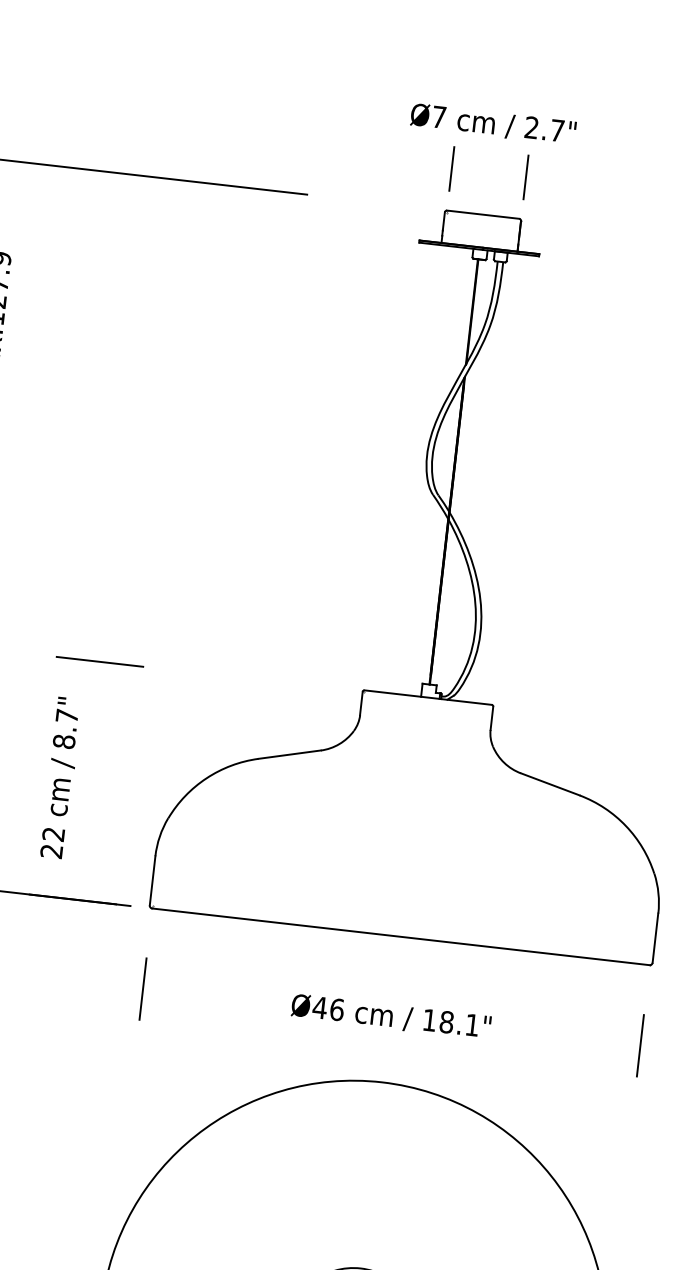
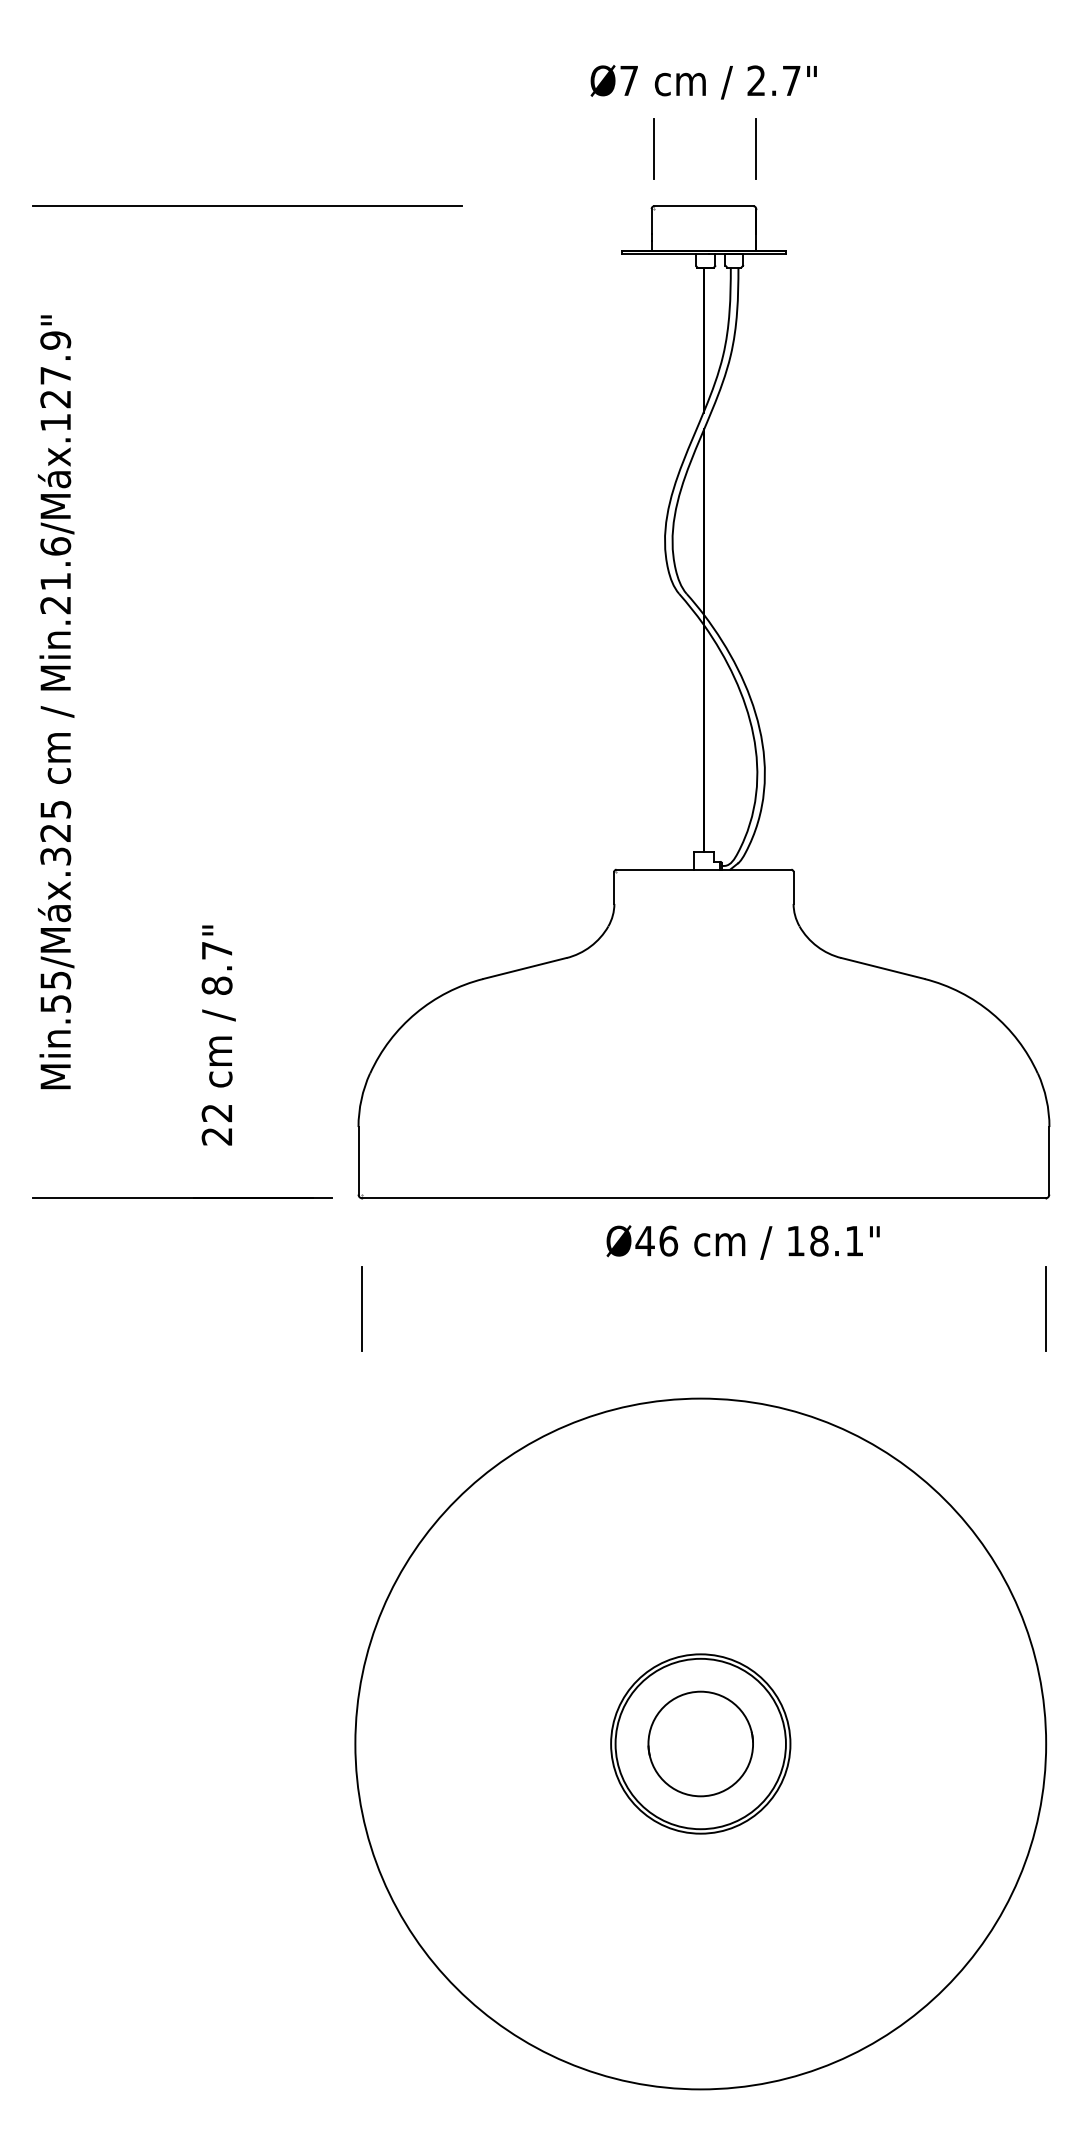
line: (99, 661) -> (252, 871), removed
text: (390, 1016) -> (742, 1242), moved

